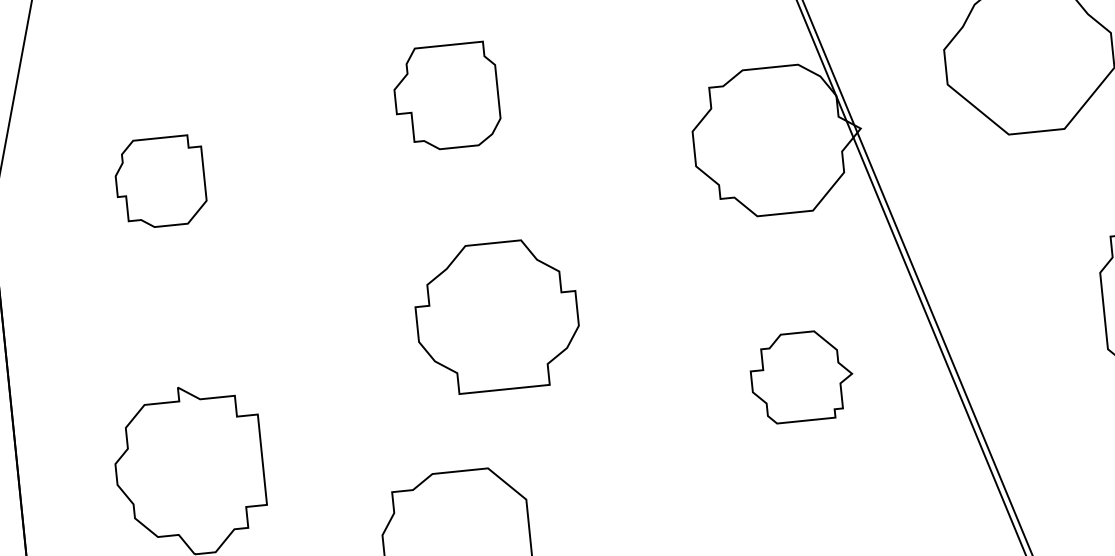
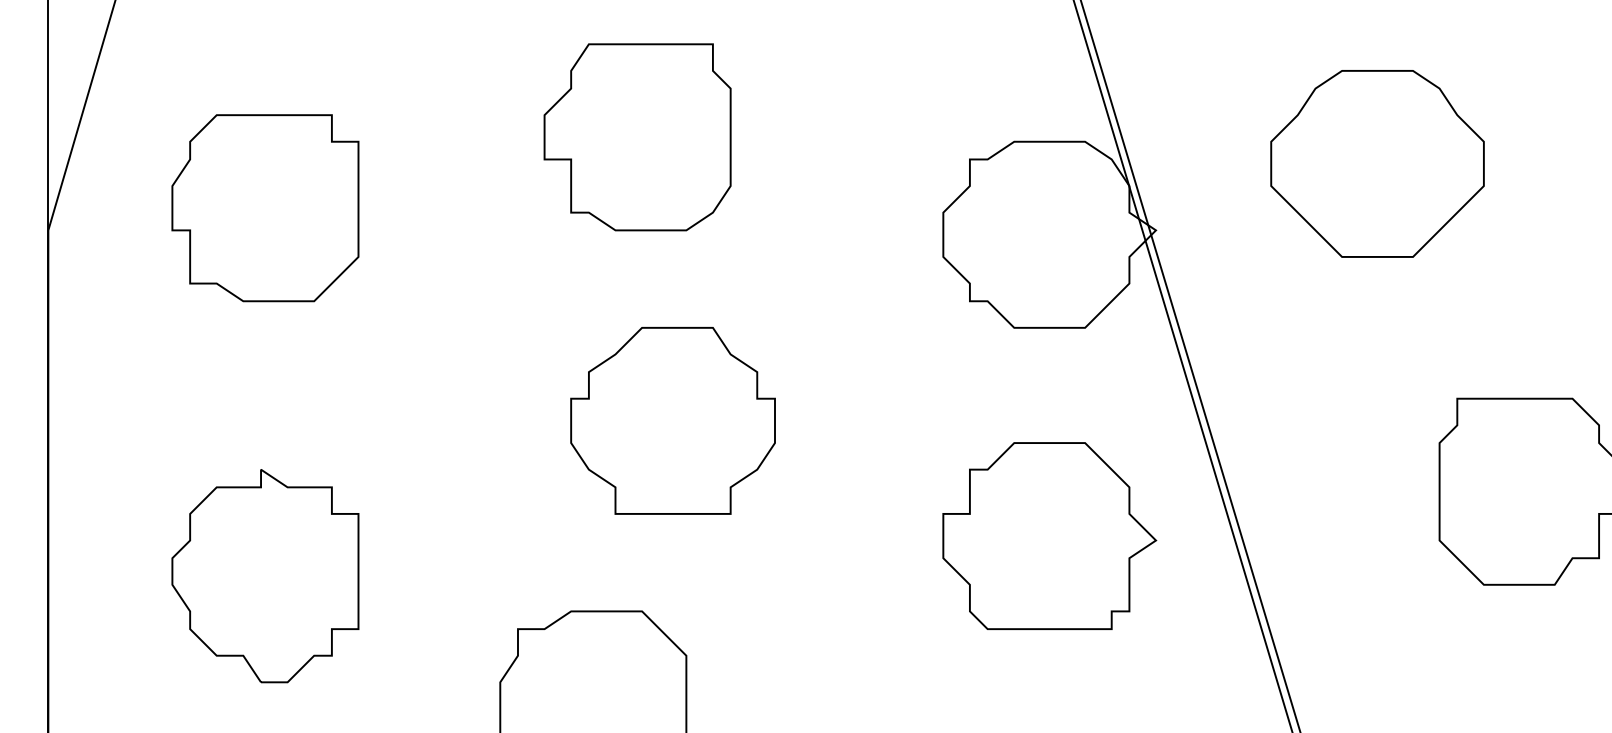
part: (446, 97) -> (637, 137), size x1.43
part: (160, 182) -> (265, 208), size x1.67
part: (801, 376) -> (1049, 535), size x1.67

